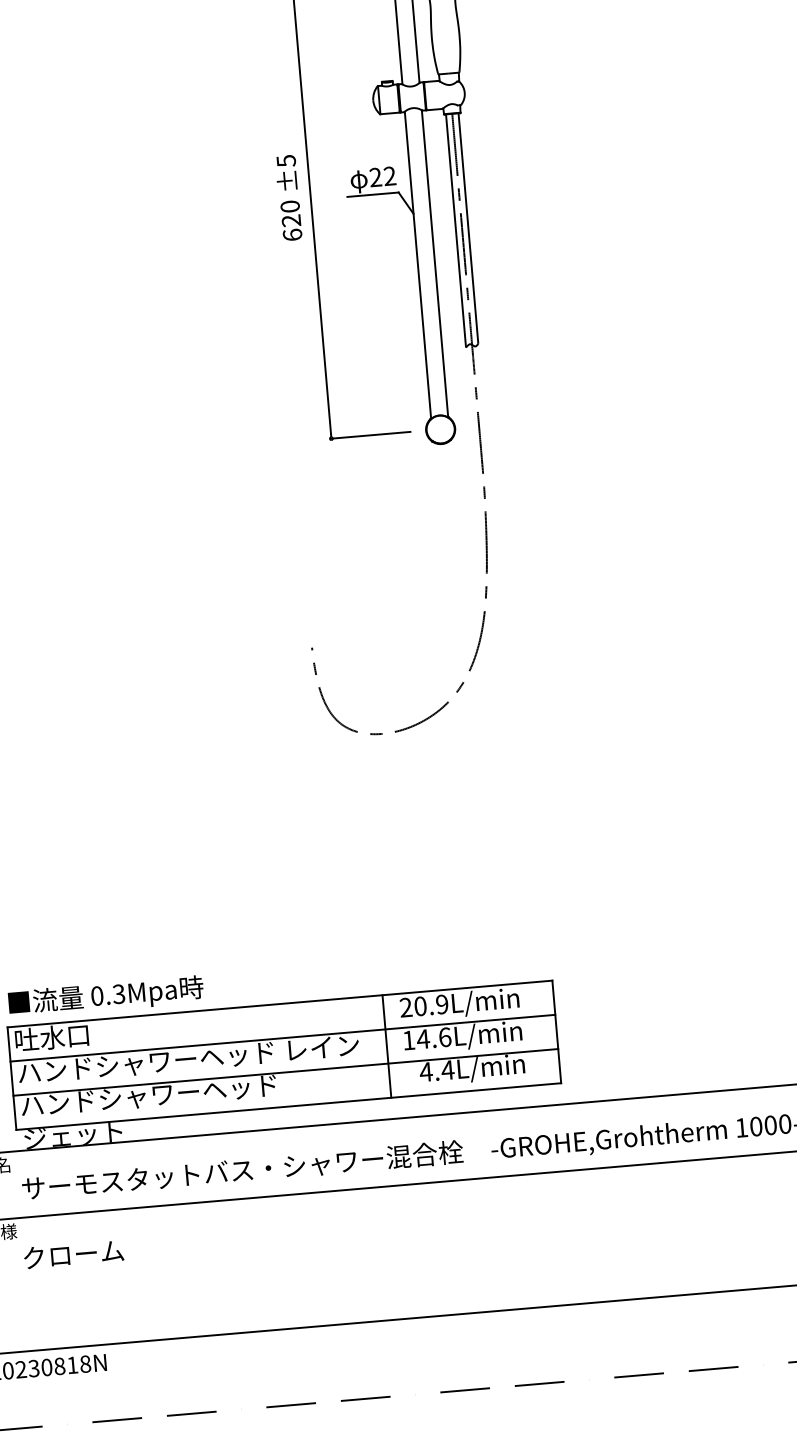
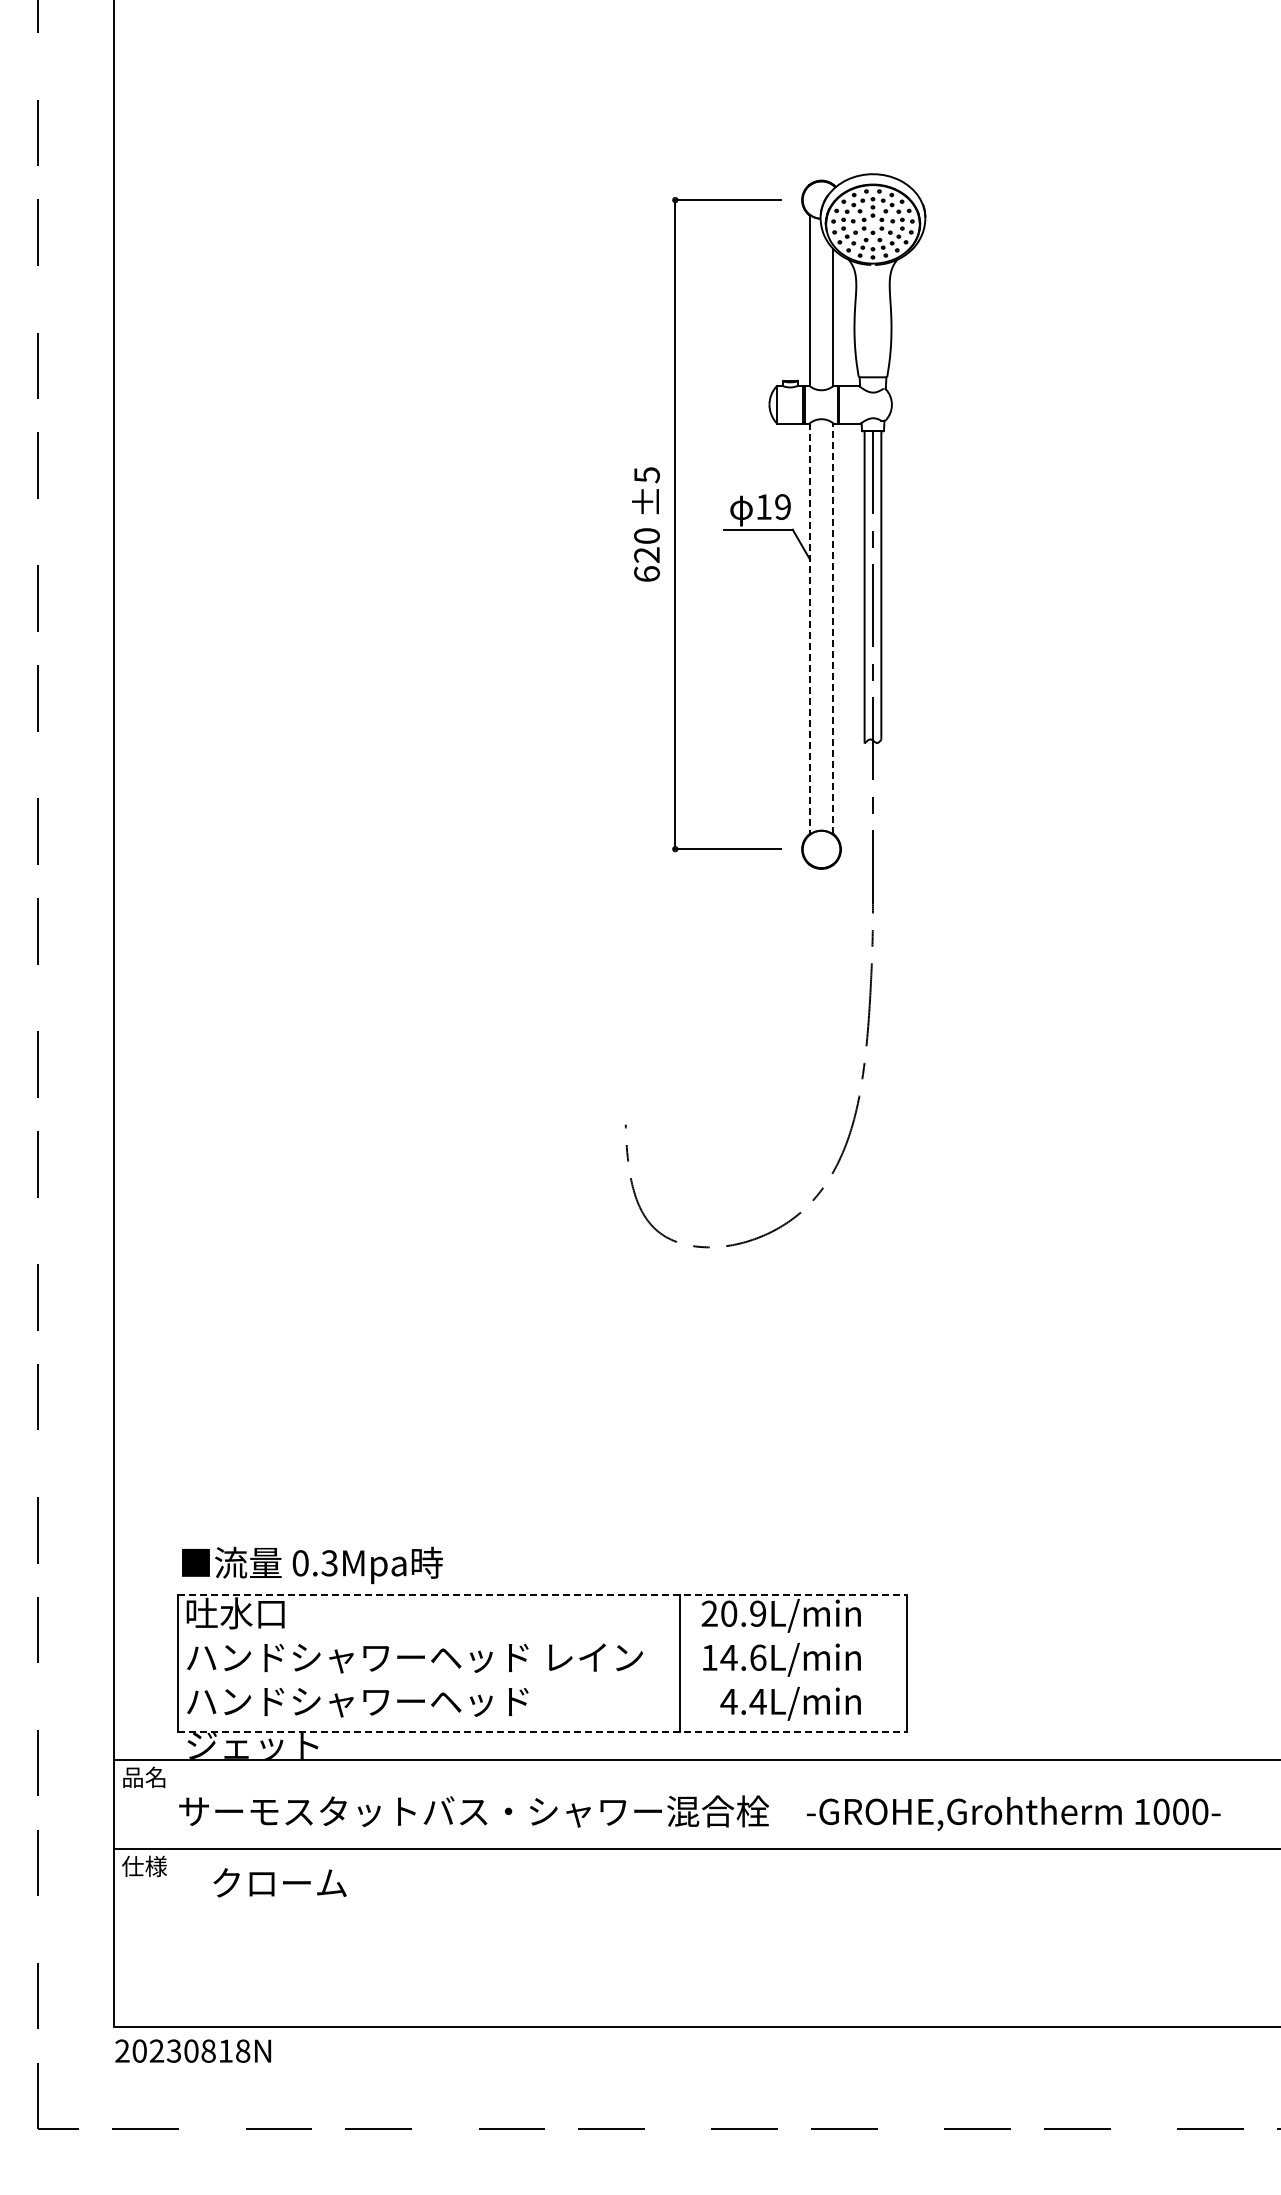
text: (382, 176) -> (773, 506), 22 -> 19
line: (434, 263) -> (832, 627), solid -> dashed
line: (418, 265) -> (810, 628), solid -> dashed
line: (279, 1003) -> (542, 1594), solid -> dashed
line: (282, 1038) -> (542, 1640), removed
line: (285, 1072) -> (542, 1686), removed
line: (288, 1106) -> (542, 1731), solid -> dashed
text: (73, 1254) -> (279, 1882), moved

